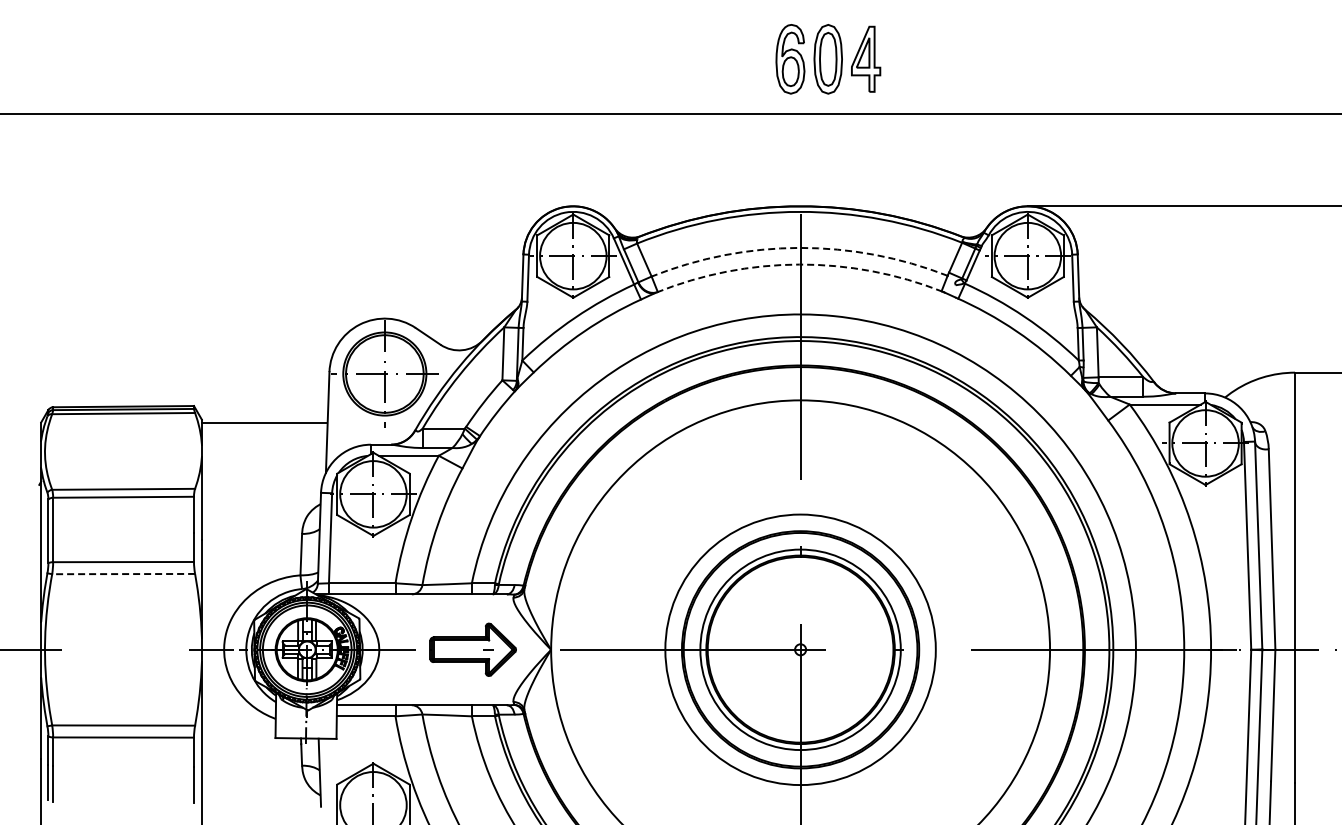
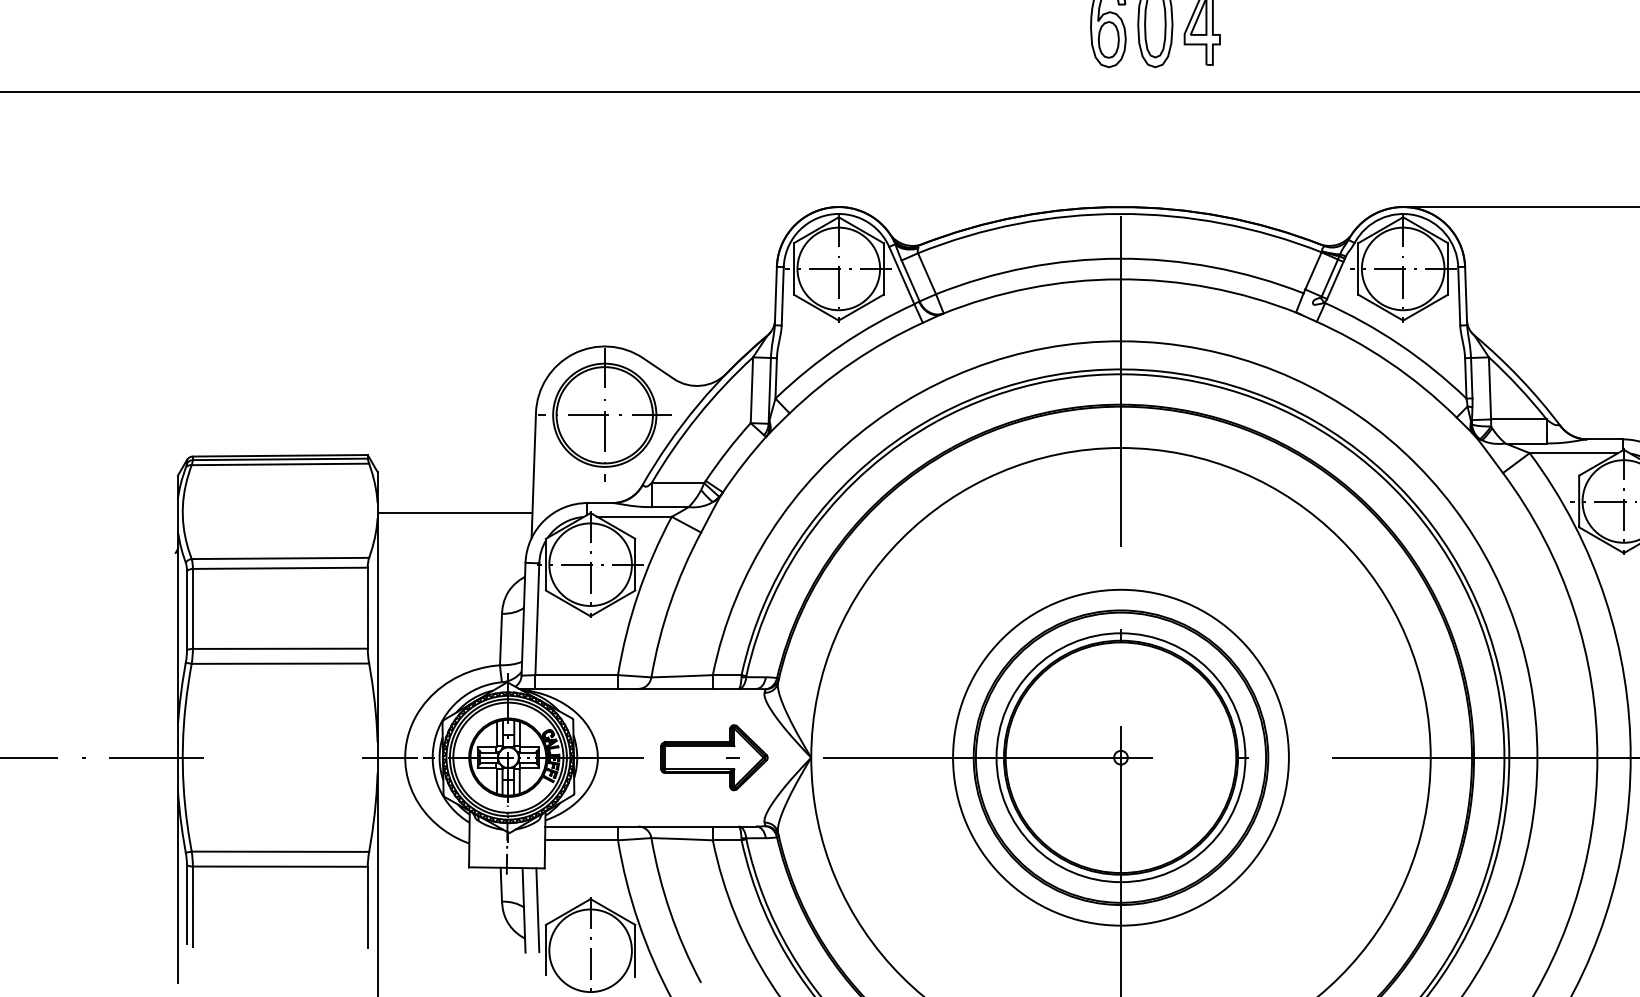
arc: (799, 247) -> (1119, 258), dashed -> solid
arc: (799, 264) -> (1119, 279), dashed -> solid
line: (263, 423) -> (454, 513), moved
line: (123, 574) -> (280, 664), dashed -> solid
line: (330, 772) -> (537, 910), added

